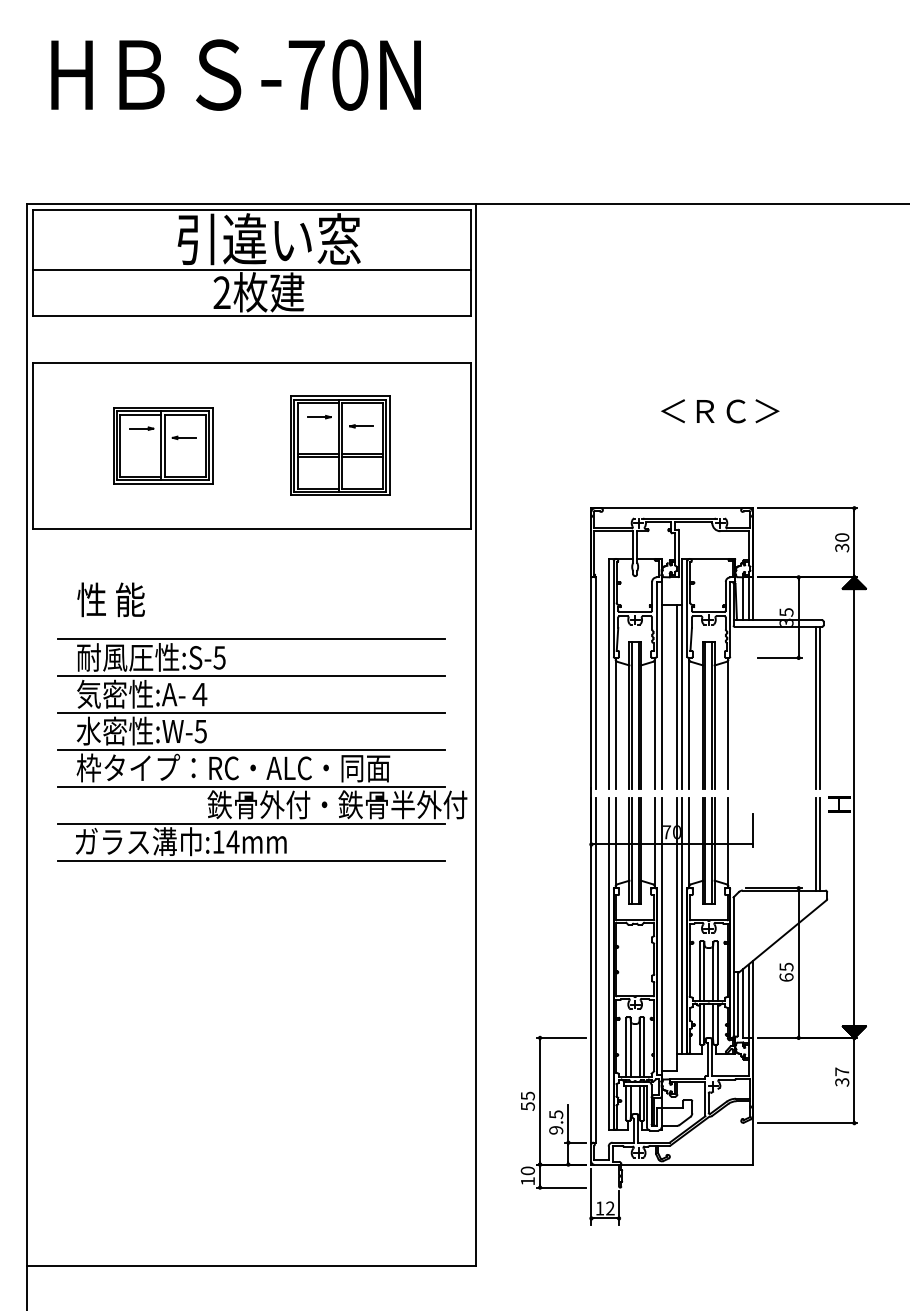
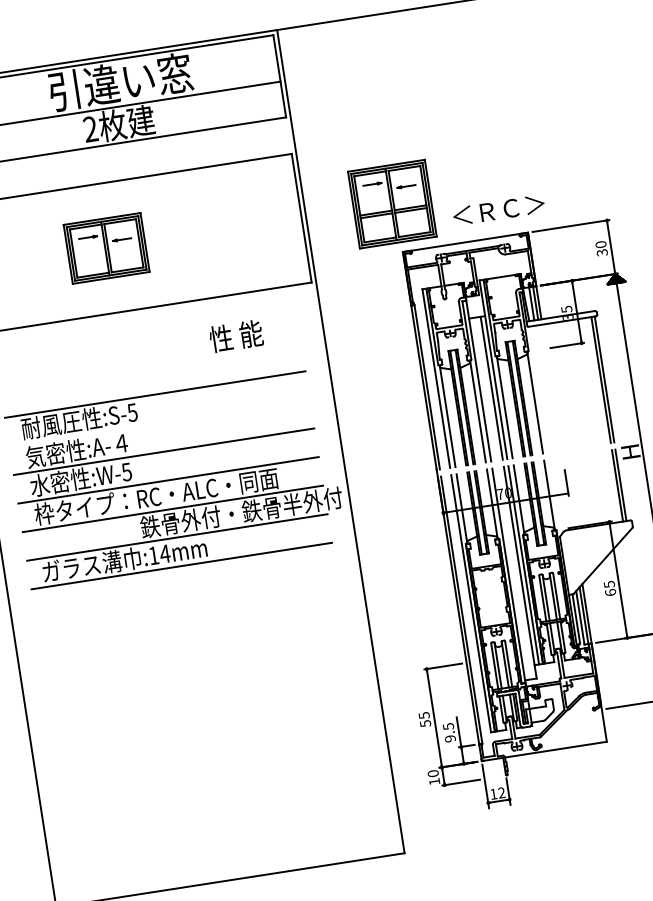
text: (720, 411) -> (499, 210), moved
part: (163, 445) -> (106, 248), moved
part: (340, 445) -> (392, 203), moved
text: (110, 599) -> (235, 336), moved
line: (251, 676) -> (159, 423), removed

